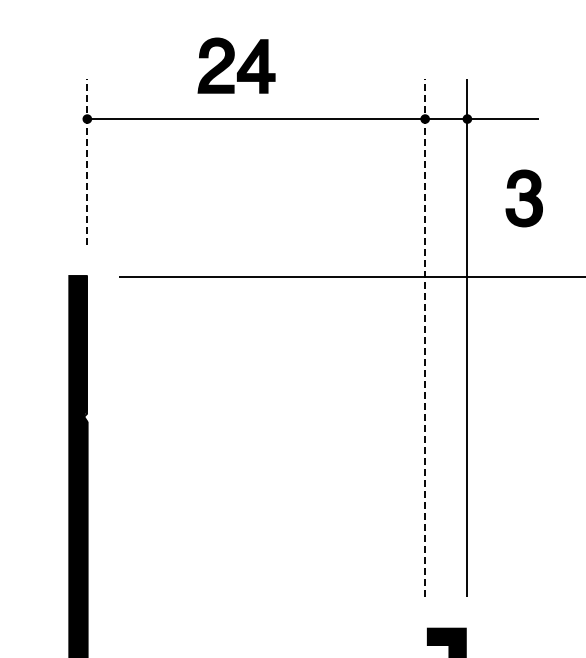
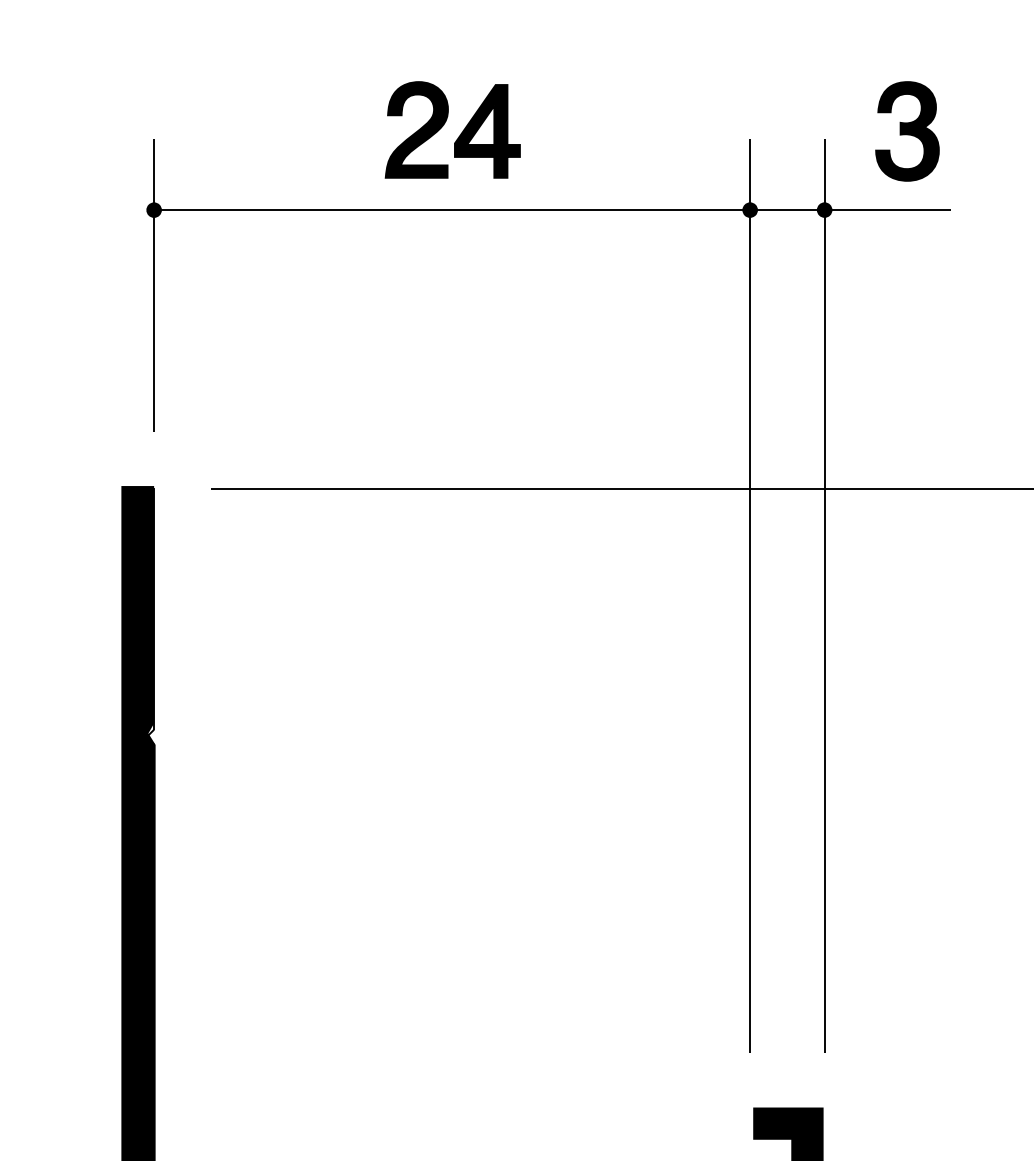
part: (236, 65) -> (452, 129), moved
line: (87, 161) -> (154, 284), dashed -> solid
part: (523, 198) -> (906, 131), moved
line: (425, 337) -> (750, 595), dashed -> solid

